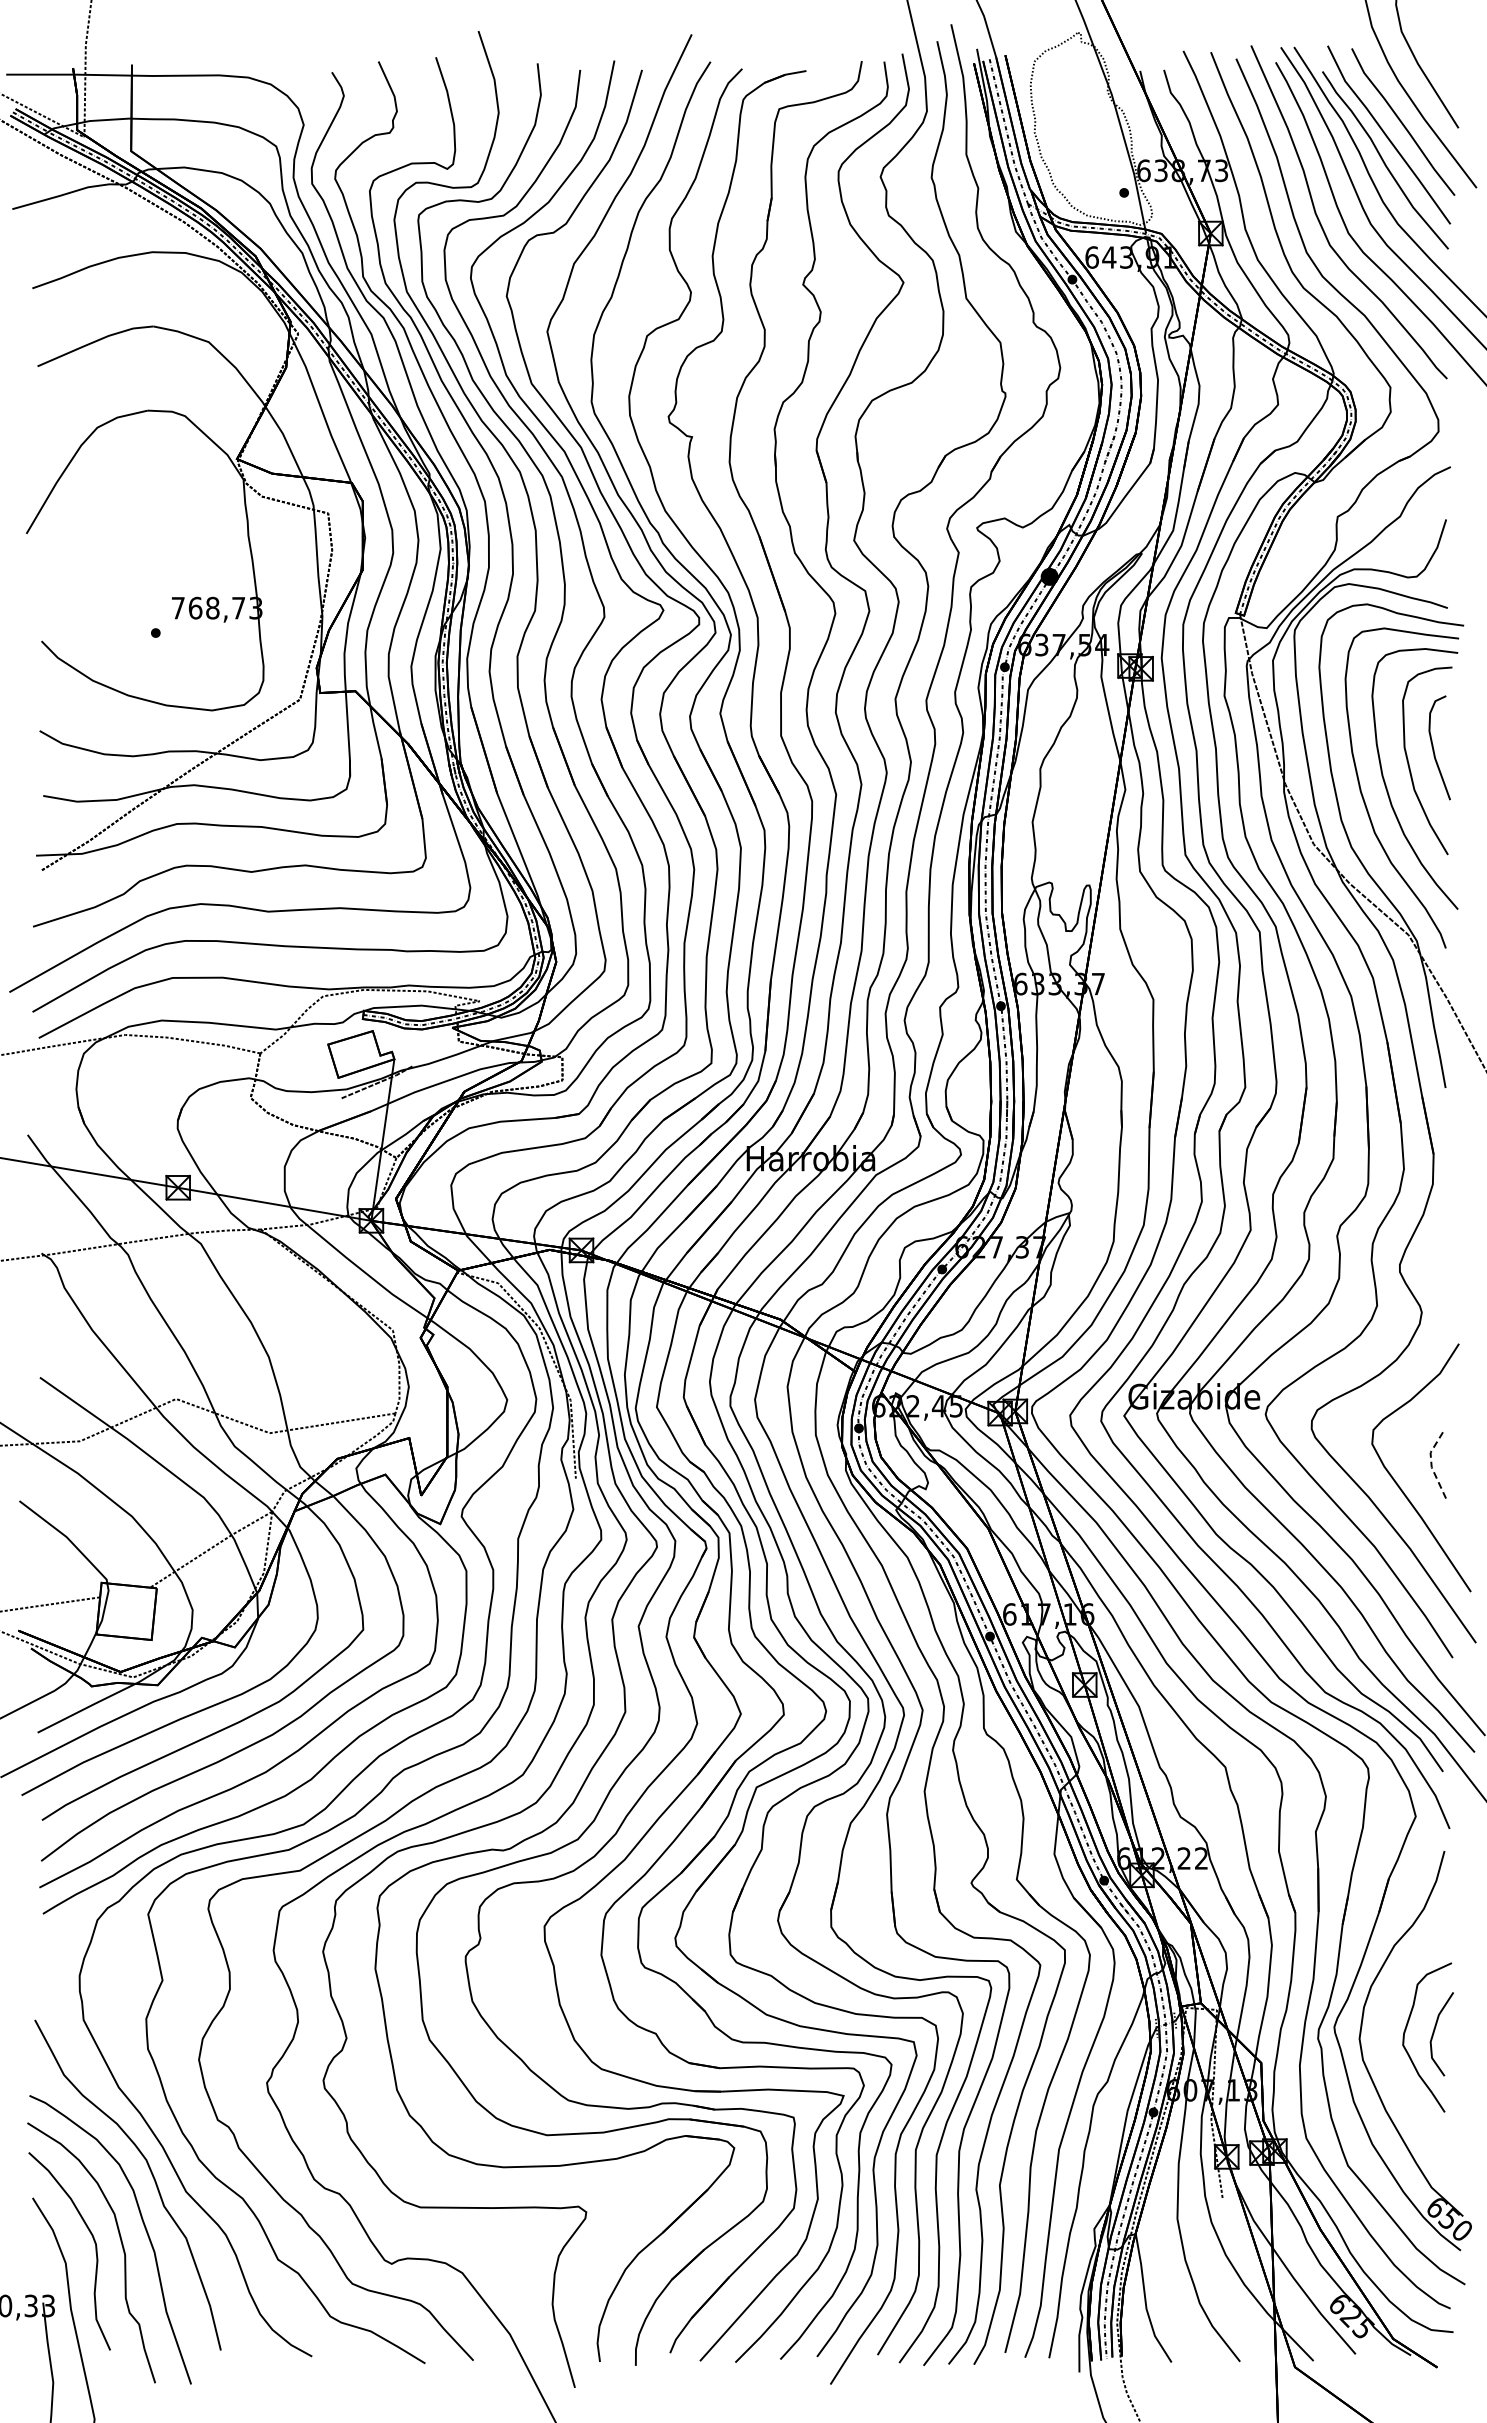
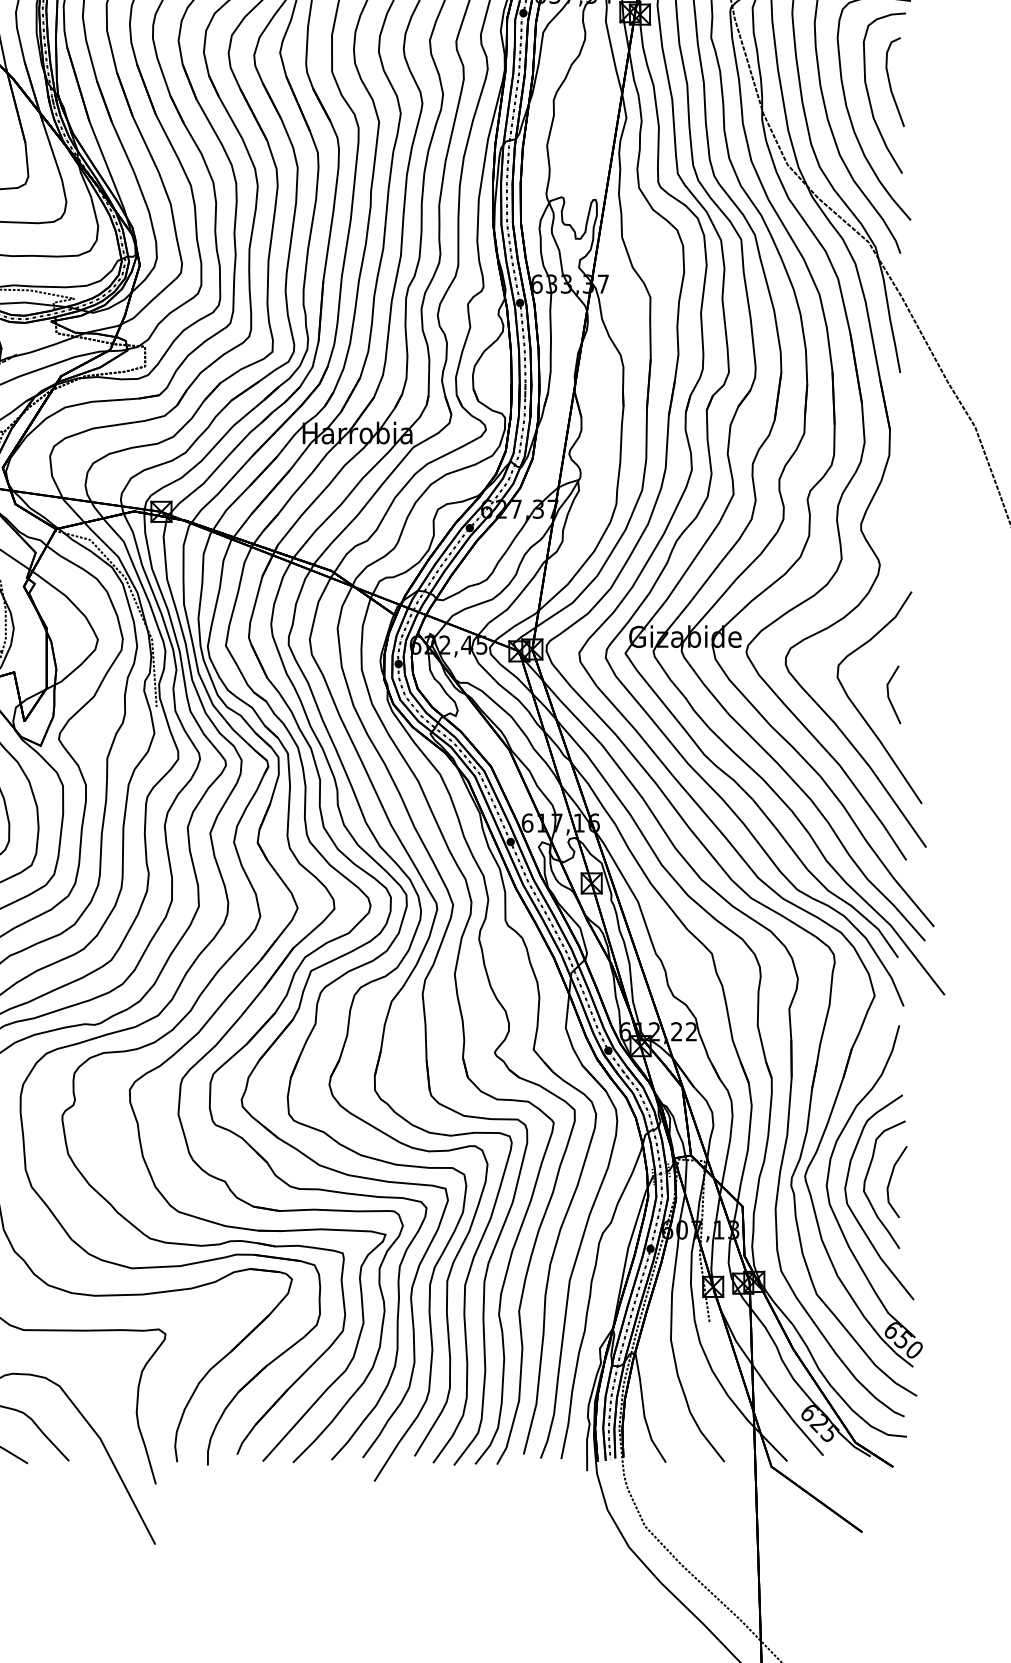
line: (1431, 1464) -> (888, 694), dashed -> solid
curve: (1391, 2070) -> (853, 1213), added

